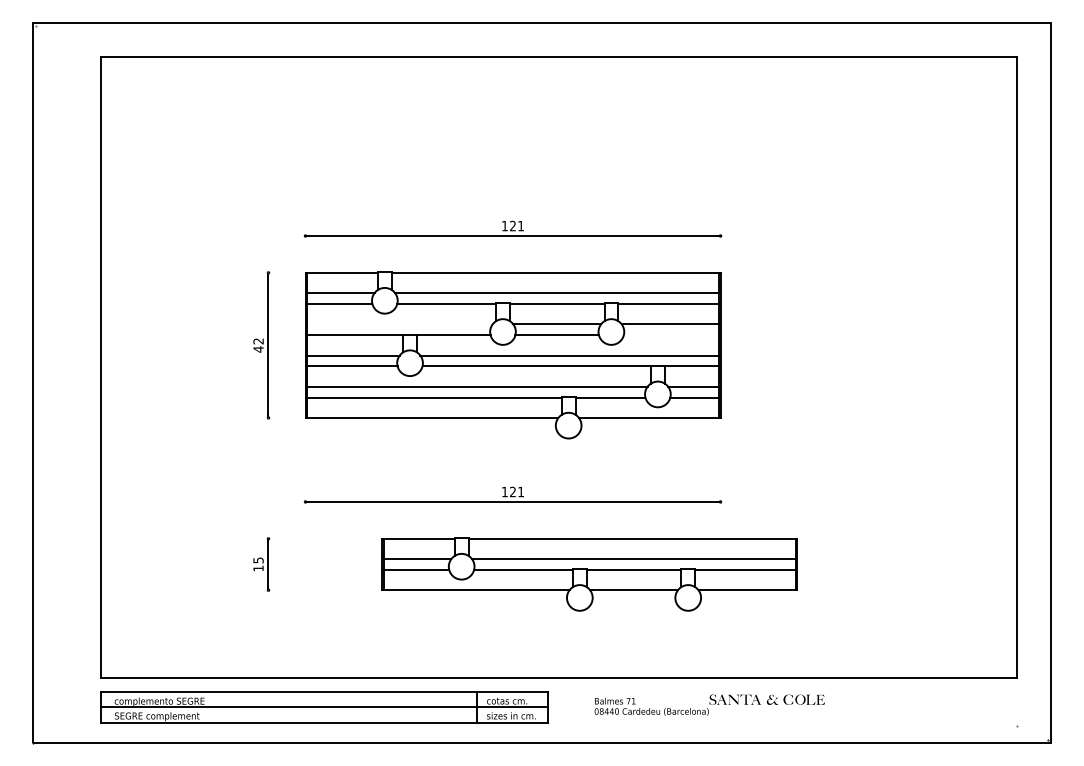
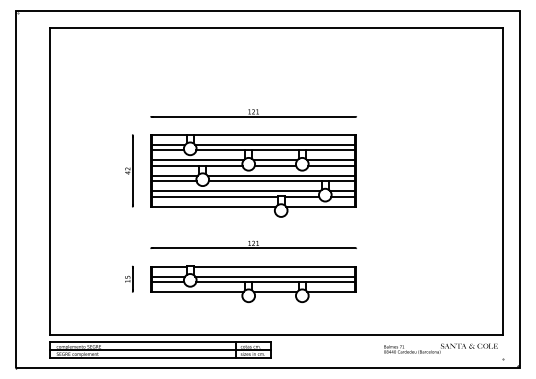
line: (399, 324) -> (197, 160), added
line: (670, 334) -> (331, 165), added
part: (589, 573) -> (253, 283), moved
text: (708, 704) -> (440, 348), moved

